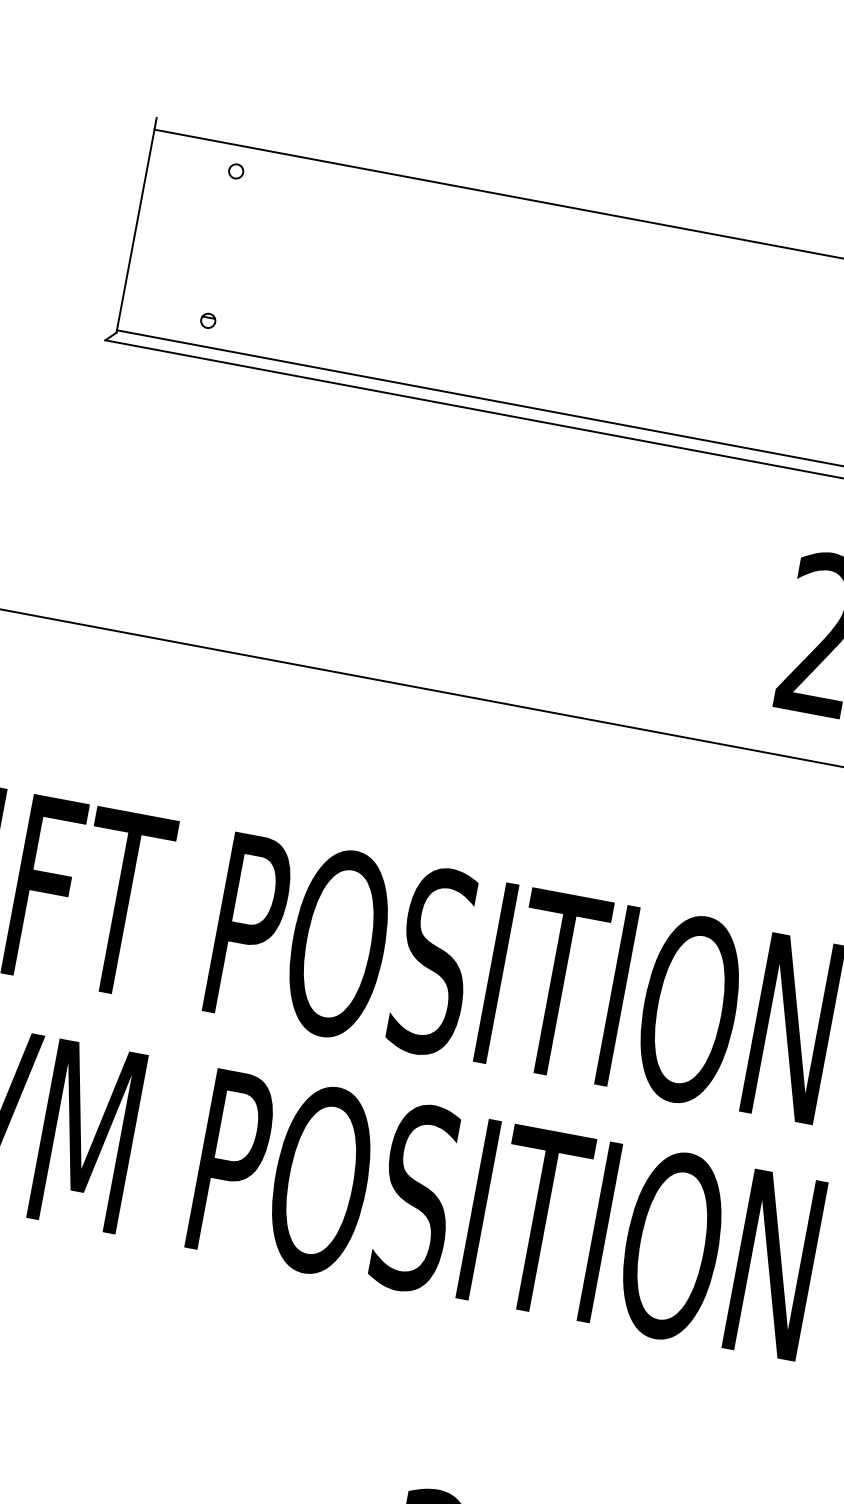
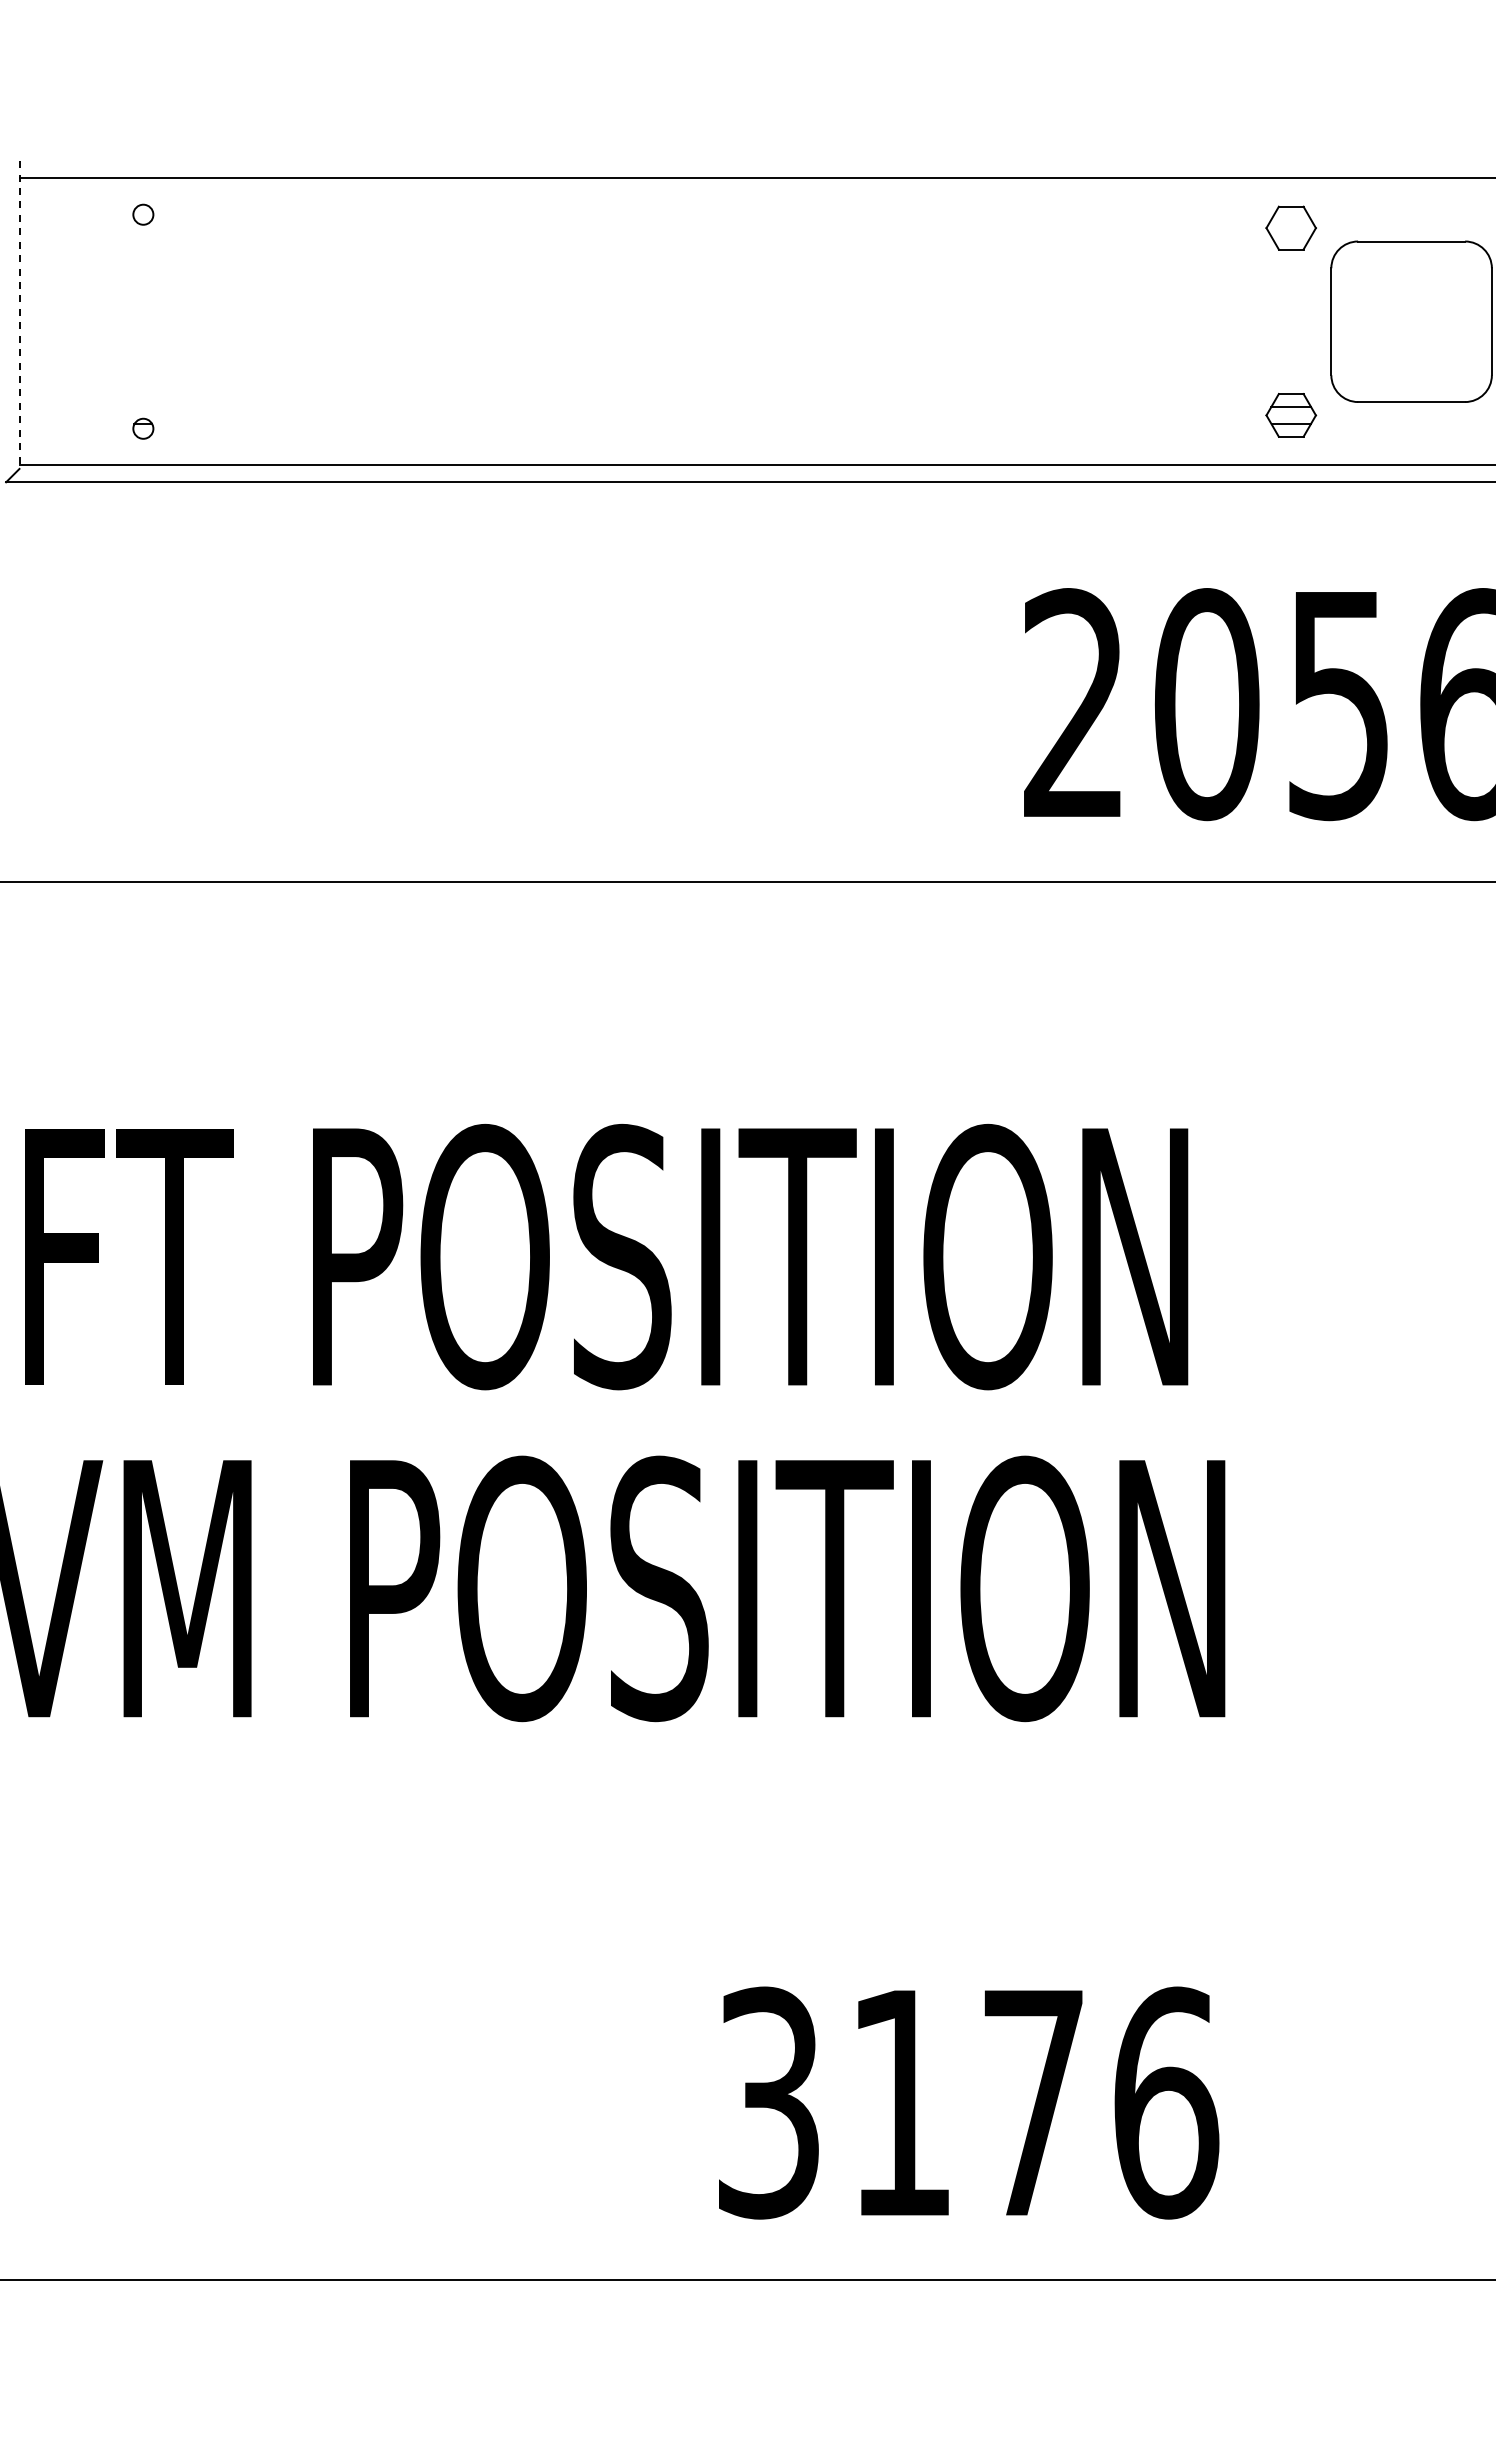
line: (136, 225) -> (19, 315), solid -> dashed

